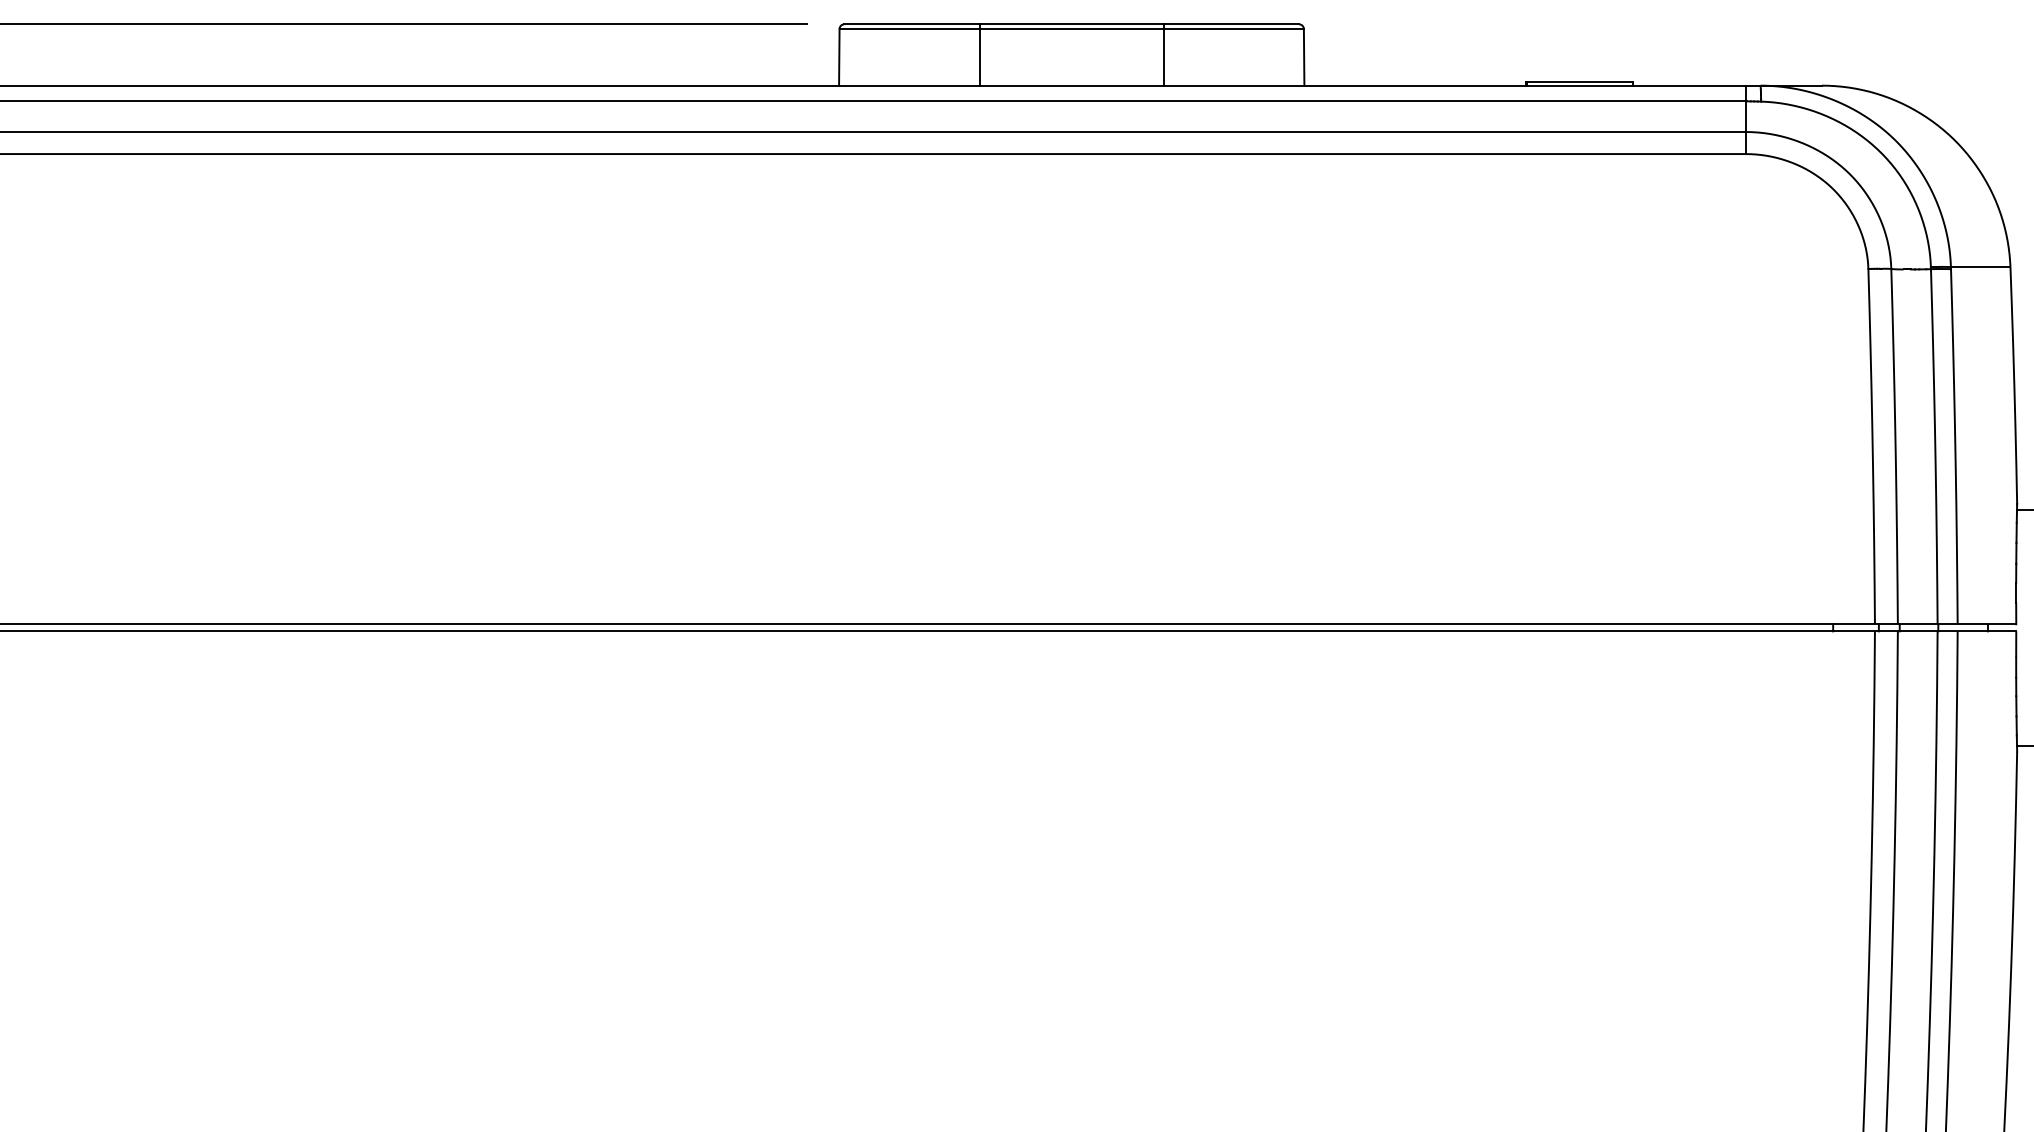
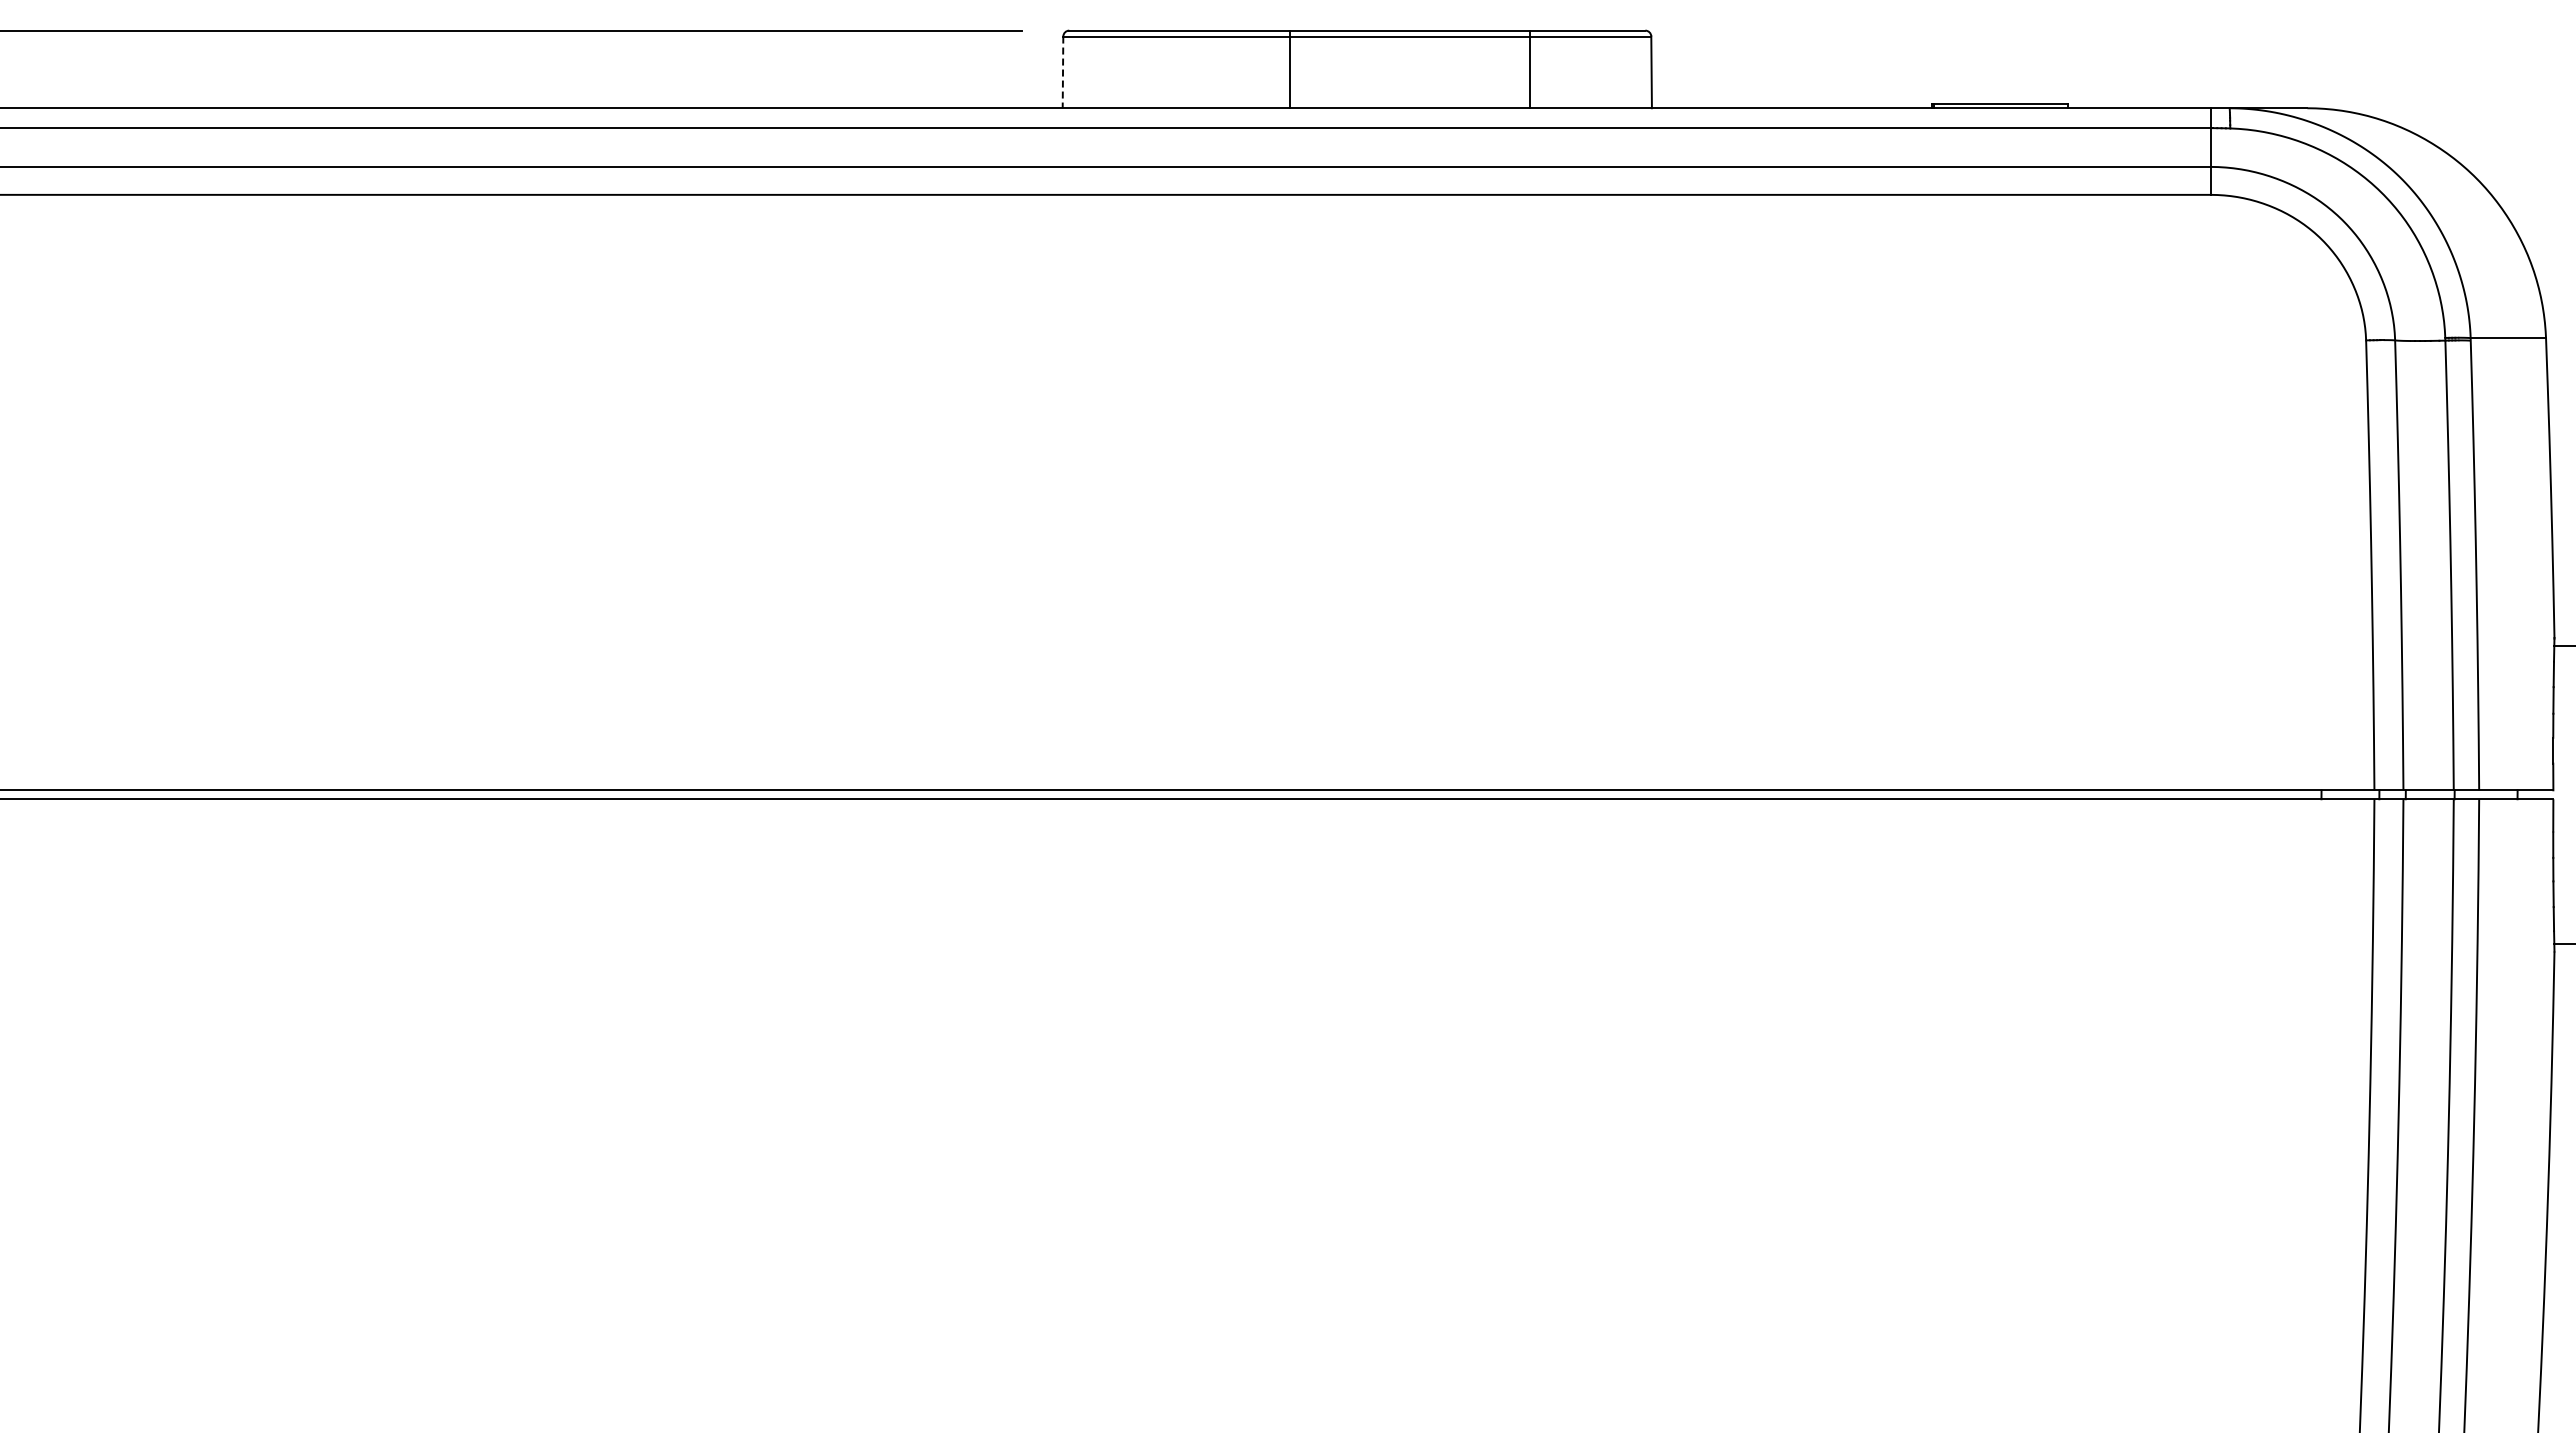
line: (979, 55) -> (1289, 69), moved
line: (1163, 55) -> (1529, 69), moved
line: (839, 57) -> (1063, 72), solid -> dashed

